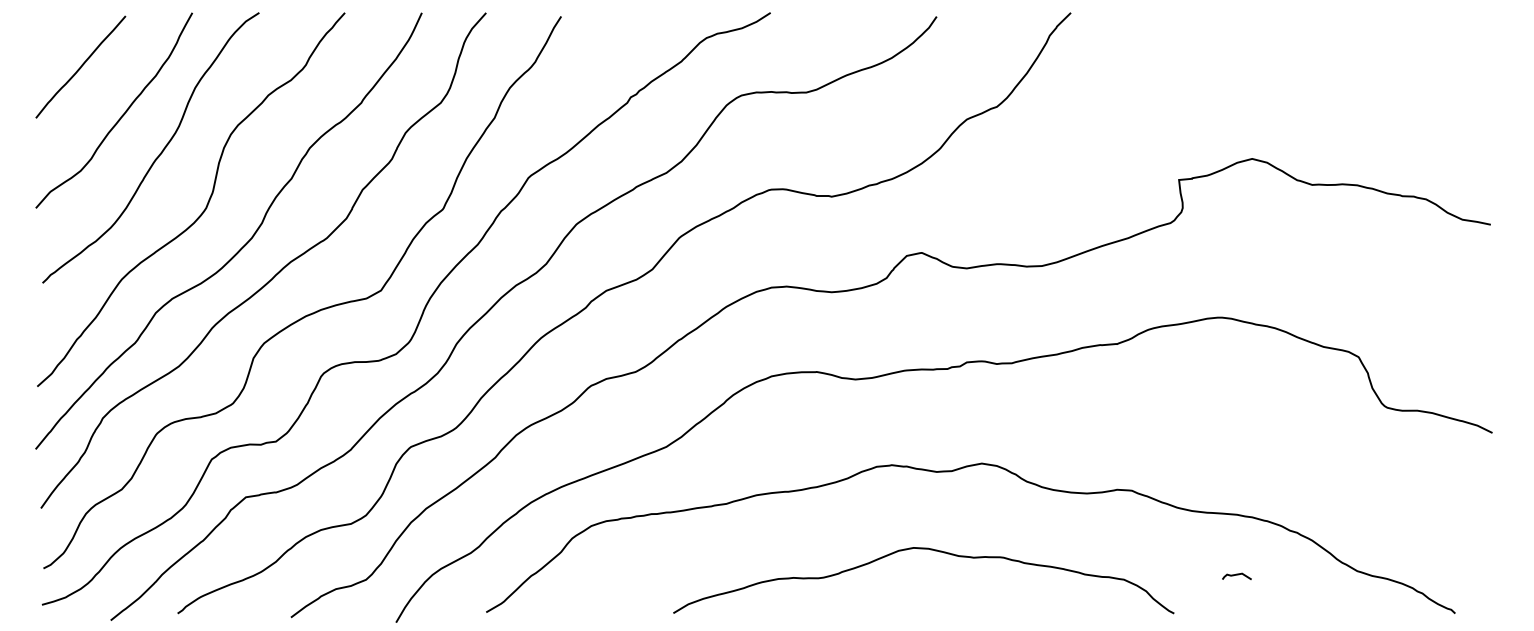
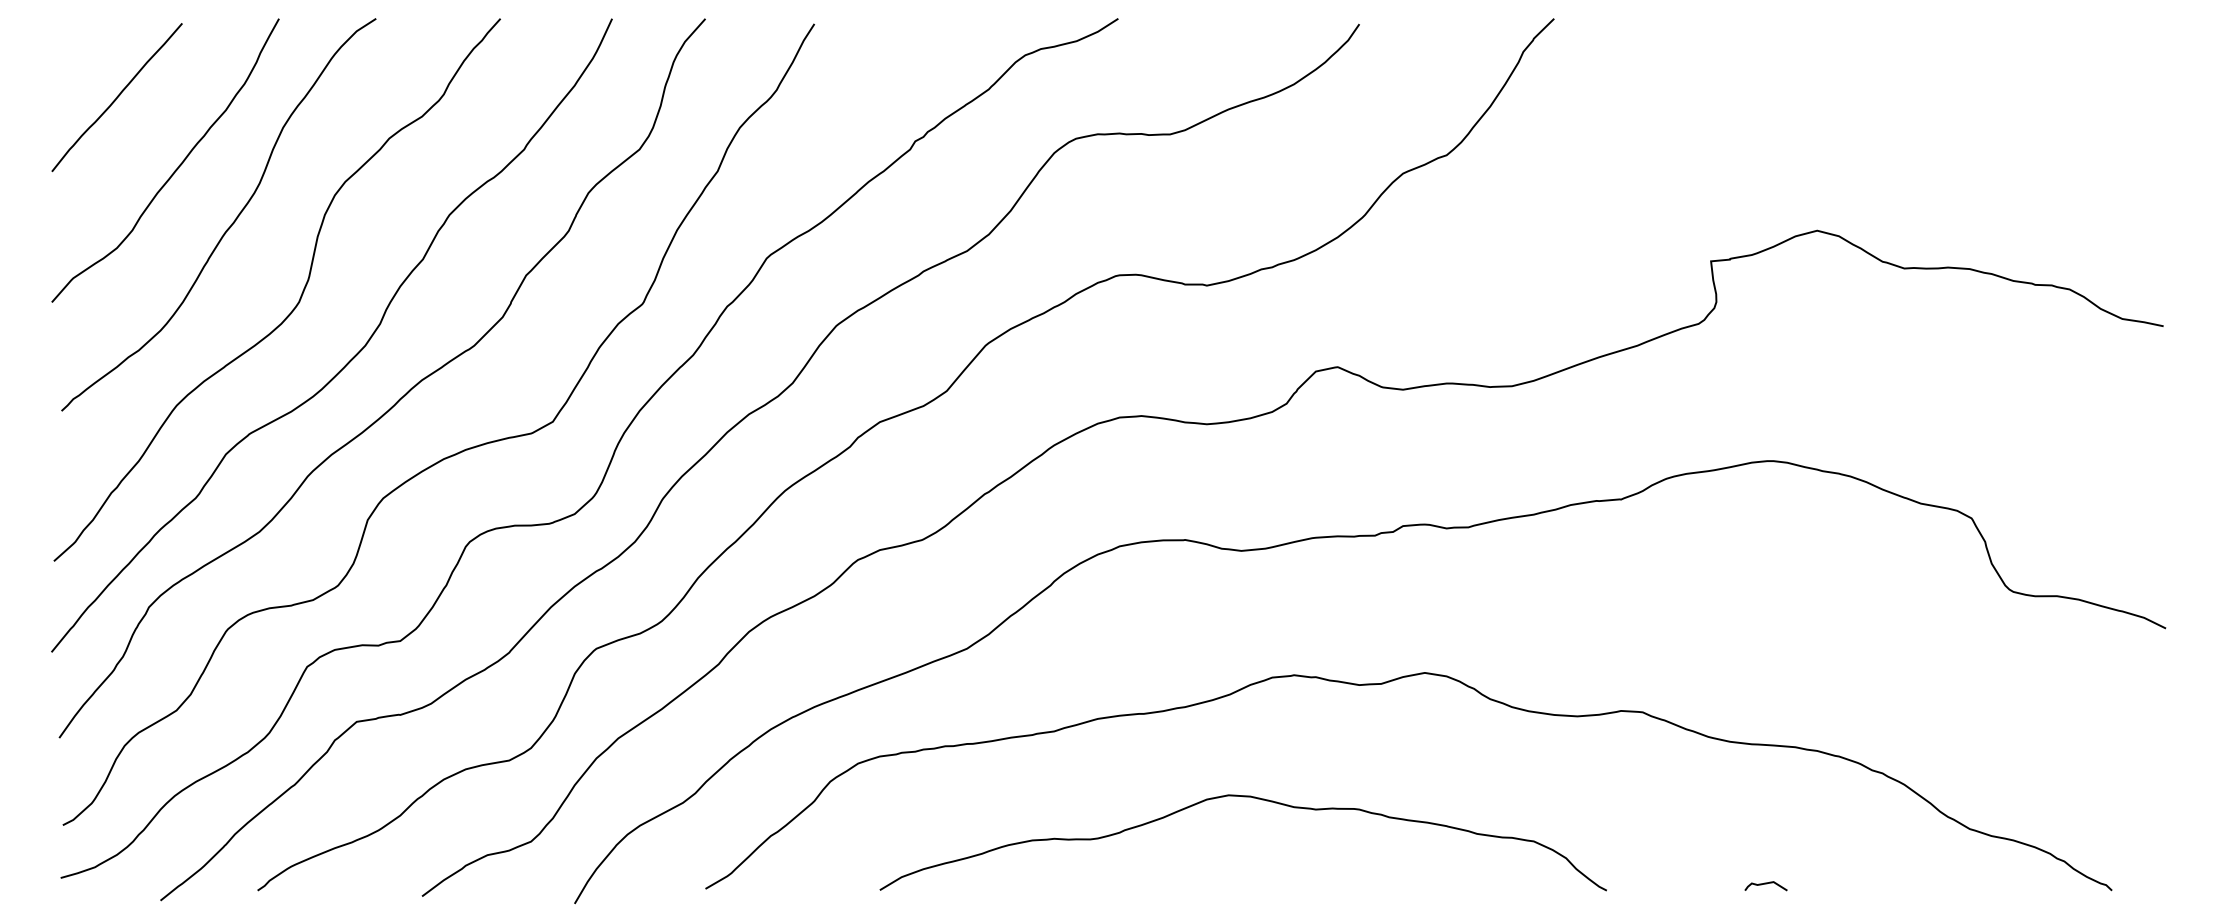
curve: (930, 550) -> (1253, 799), moved
curve: (1236, 575) -> (1765, 884), moved

